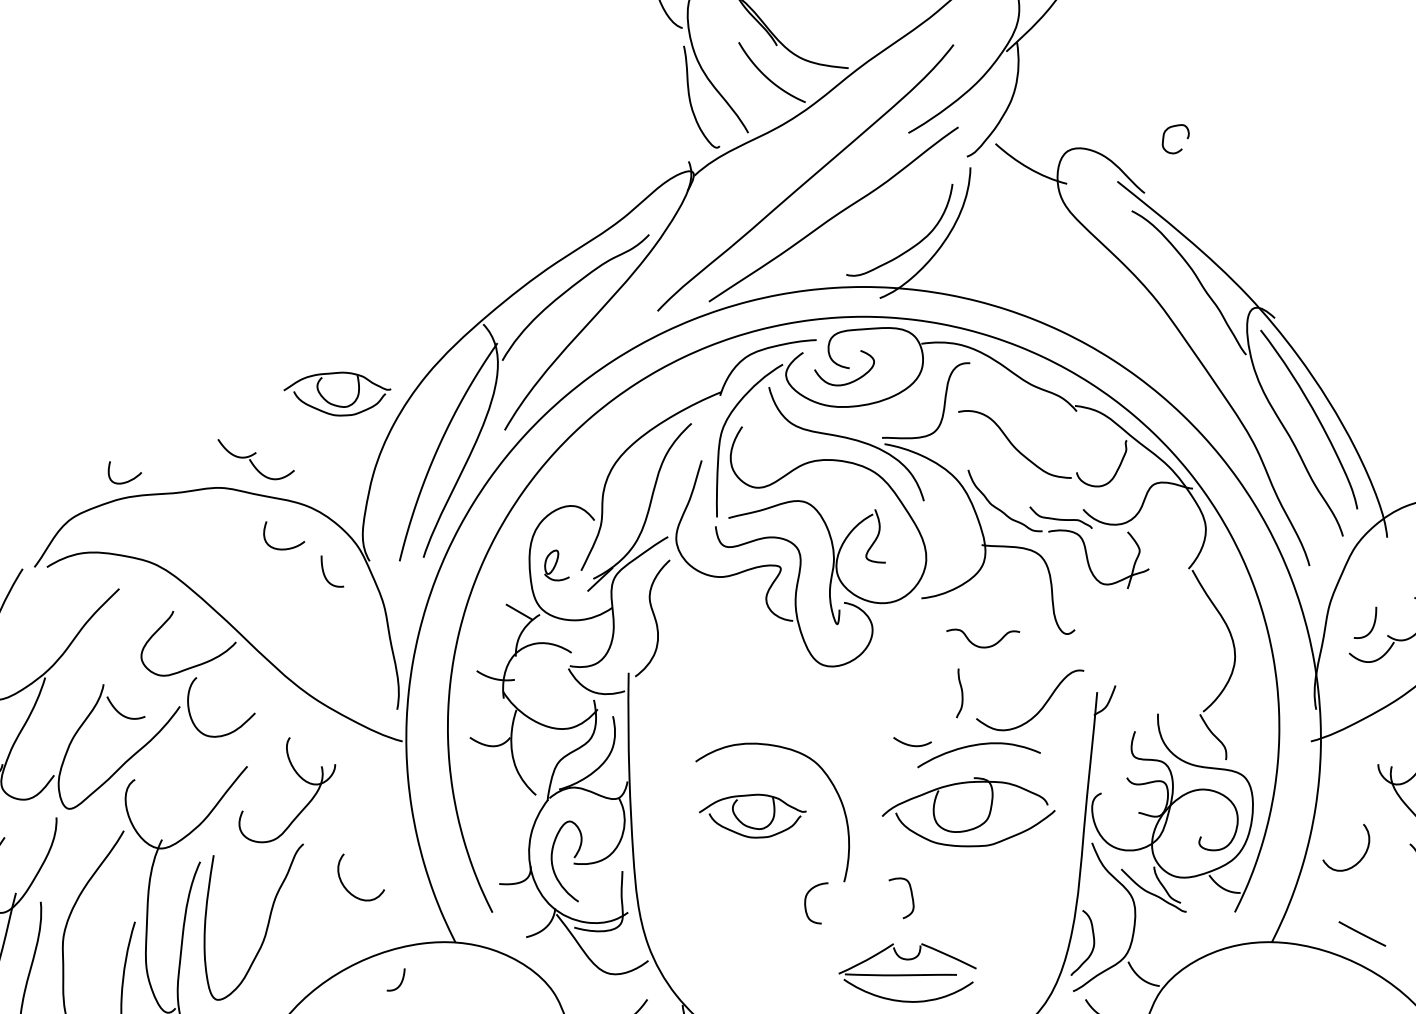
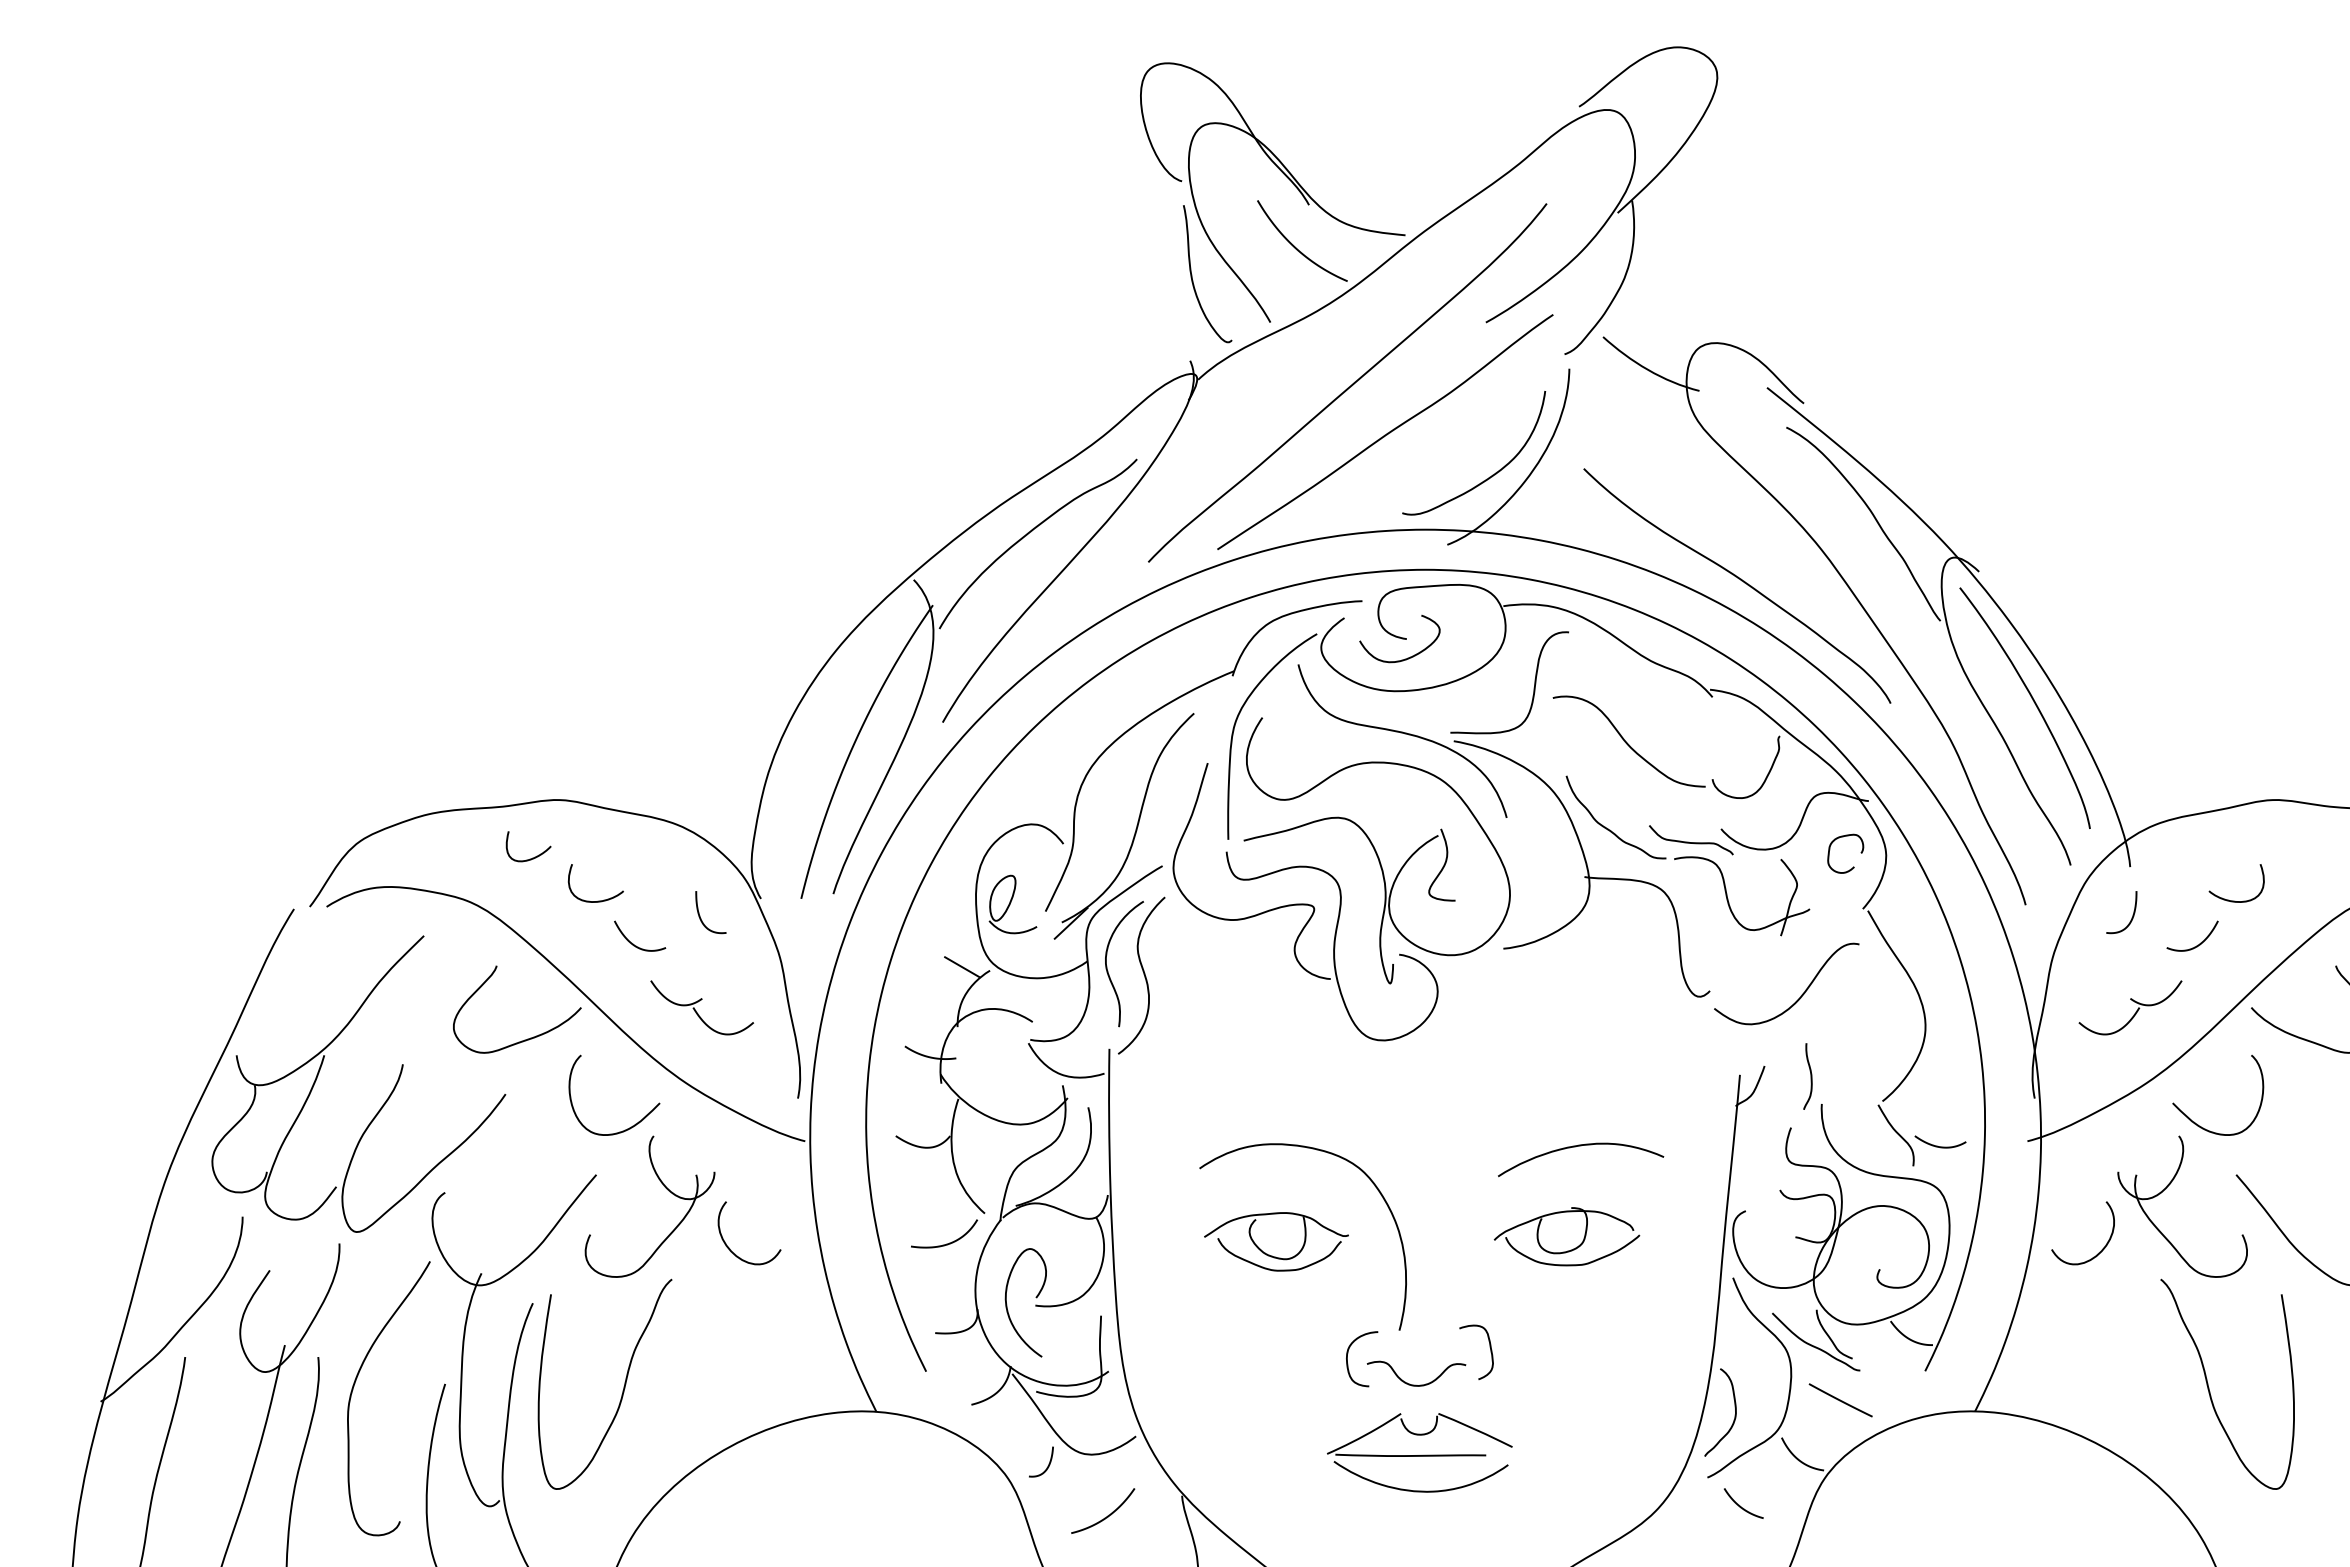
curve: (1186, 138) -> (1860, 852), moved
curve: (1098, 325) -> (1741, 581), added
part: (334, 404) -> (713, 687), removed
part: (255, 459) -> (701, 1007), moved
curve: (127, 480) -> (532, 857), moved
curve: (285, 548) -> (597, 900), moved
part: (556, 565) -> (1012, 904), size x1.43
curve: (627, 611) -> (1107, 966), added
curve: (1373, 624) -> (2132, 914), moved
curve: (983, 646) -> (1416, 1384), moved
curve: (961, 693) -> (1810, 1076), moved
curve: (1041, 708) -> (1801, 994), moved
curve: (121, 713) -> (633, 943), moved
curve: (237, 728) -> (635, 1123), moved
curve: (910, 744) -> (1937, 1145), moved
part: (968, 812) -> (1566, 1236), size x0.62
curve: (507, 817) -> (946, 1243), added
curve: (1358, 861) -> (2099, 1251), moved
curve: (347, 888) -> (730, 1248), moved
line: (1362, 934) -> (1840, 1400), moved
part: (907, 972) -> (1419, 1452), moved
curve: (401, 980) -> (1048, 1463), moved

